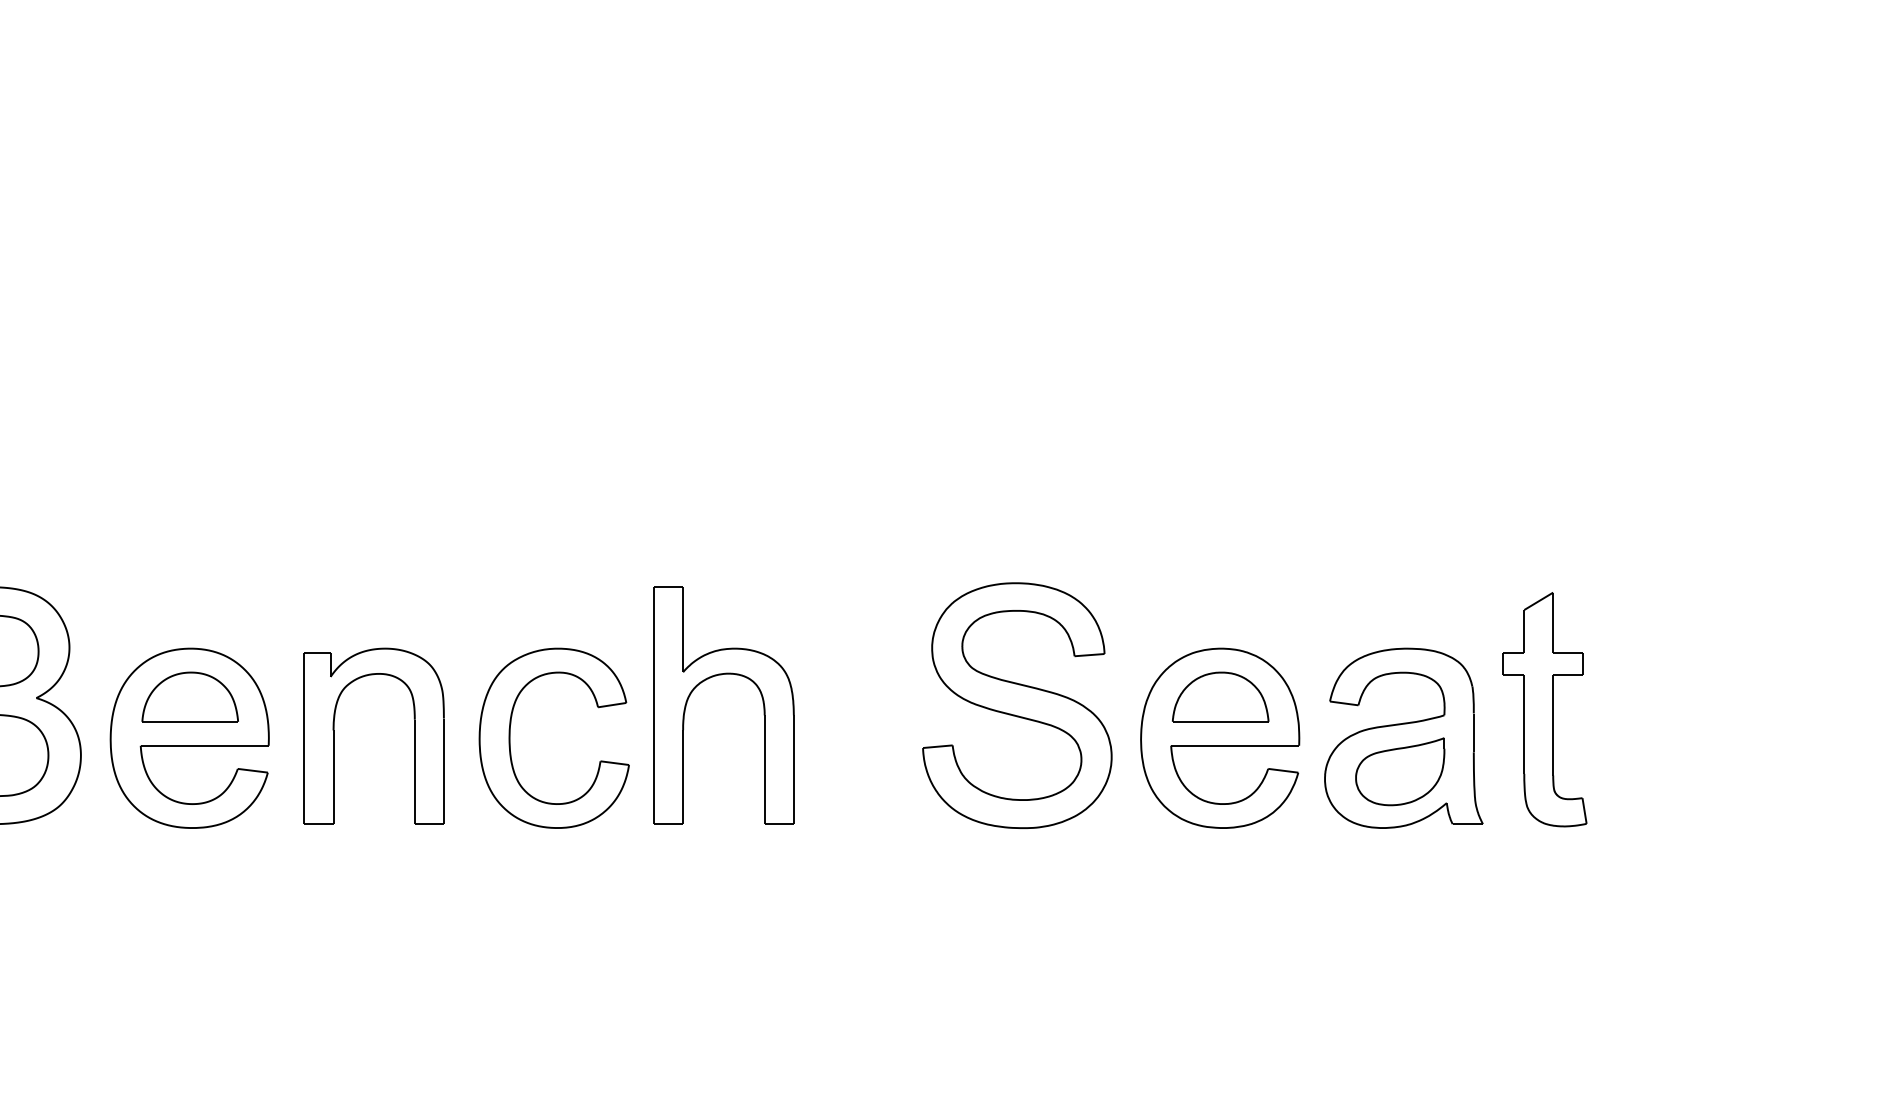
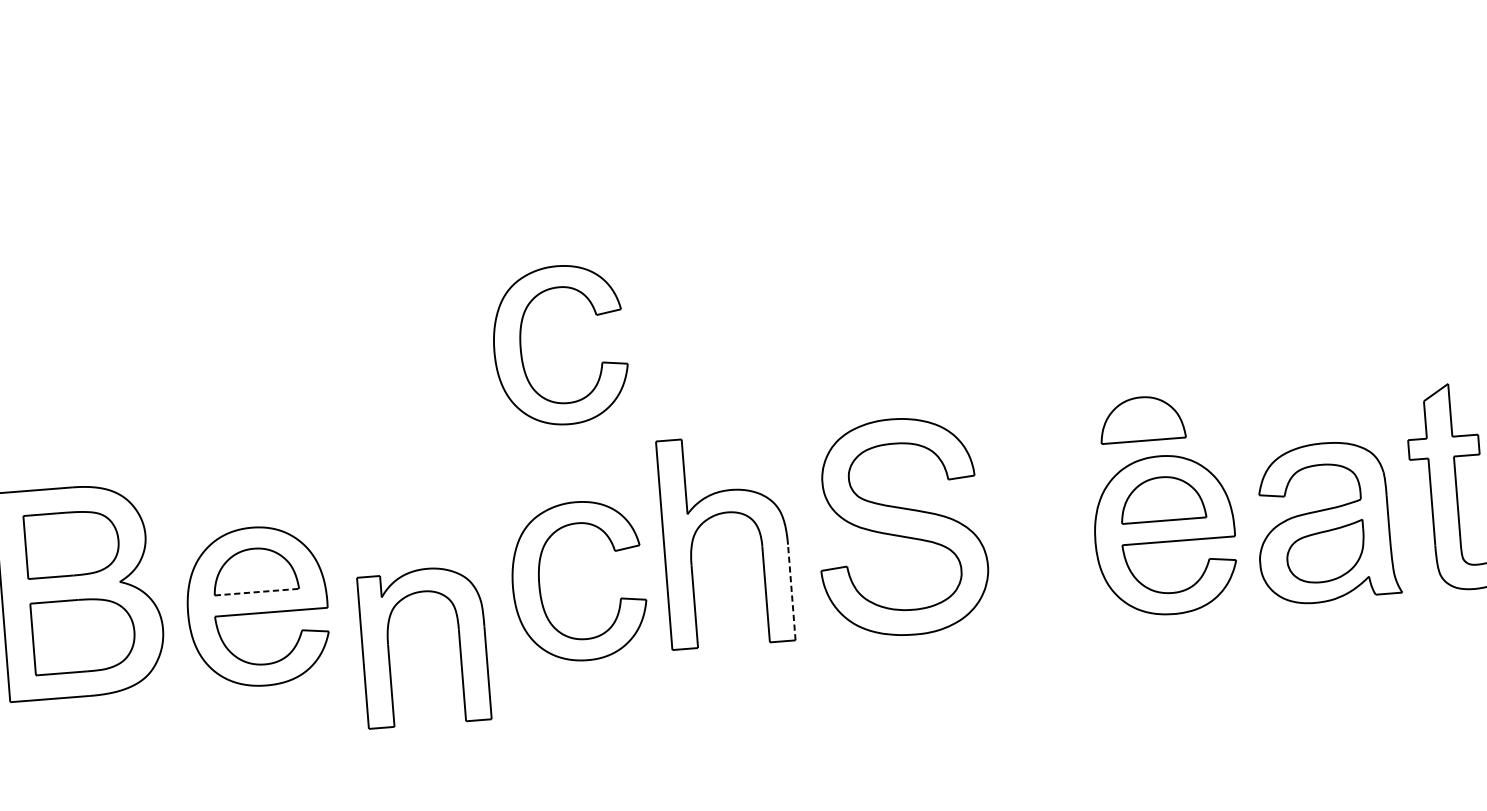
part: (510, 469) -> (521, 347), added
part: (1204, 604) -> (1141, 418), added
part: (1017, 705) -> (901, 526), moved
line: (190, 721) -> (257, 591), solid -> dashed
part: (334, 735) -> (389, 648), moved
line: (793, 769) -> (791, 592), solid -> dashed

